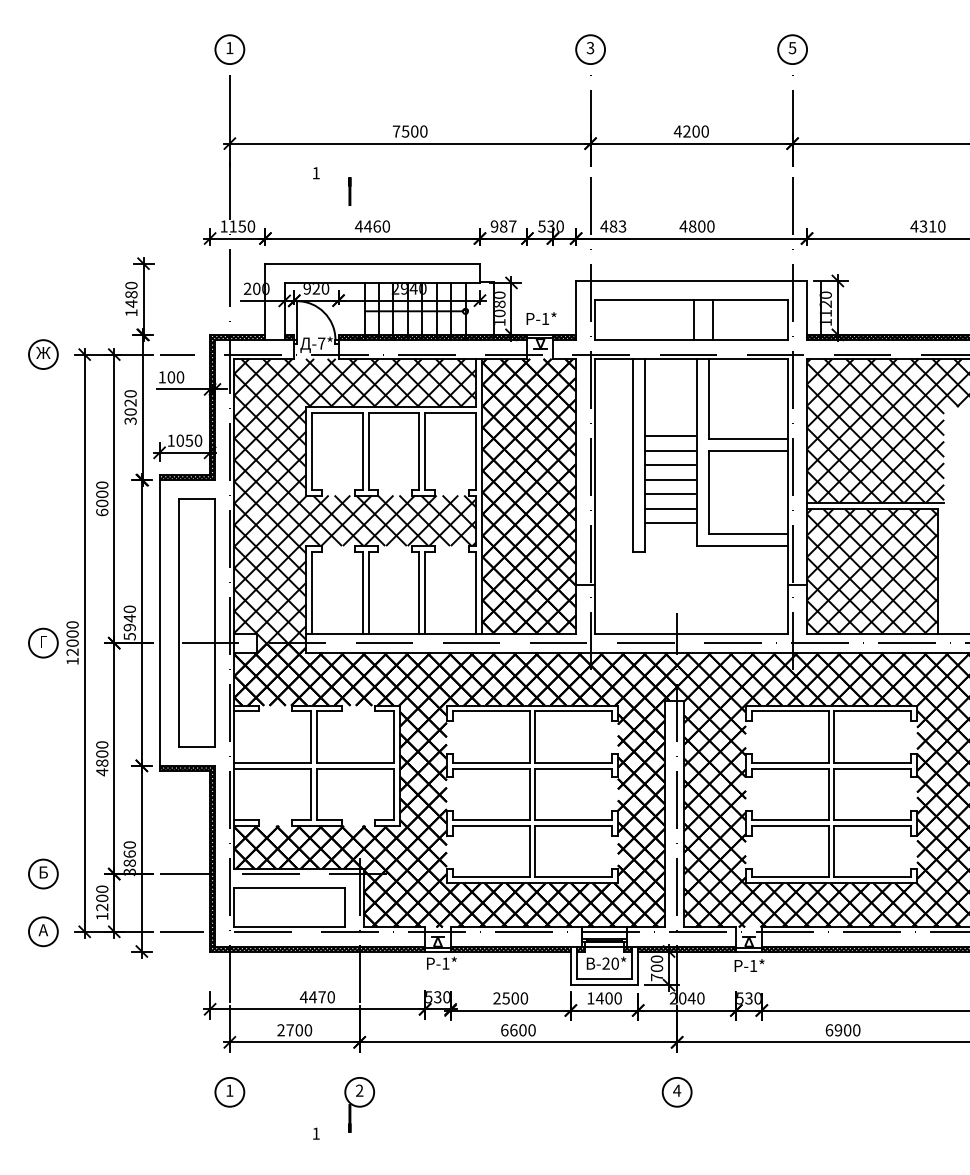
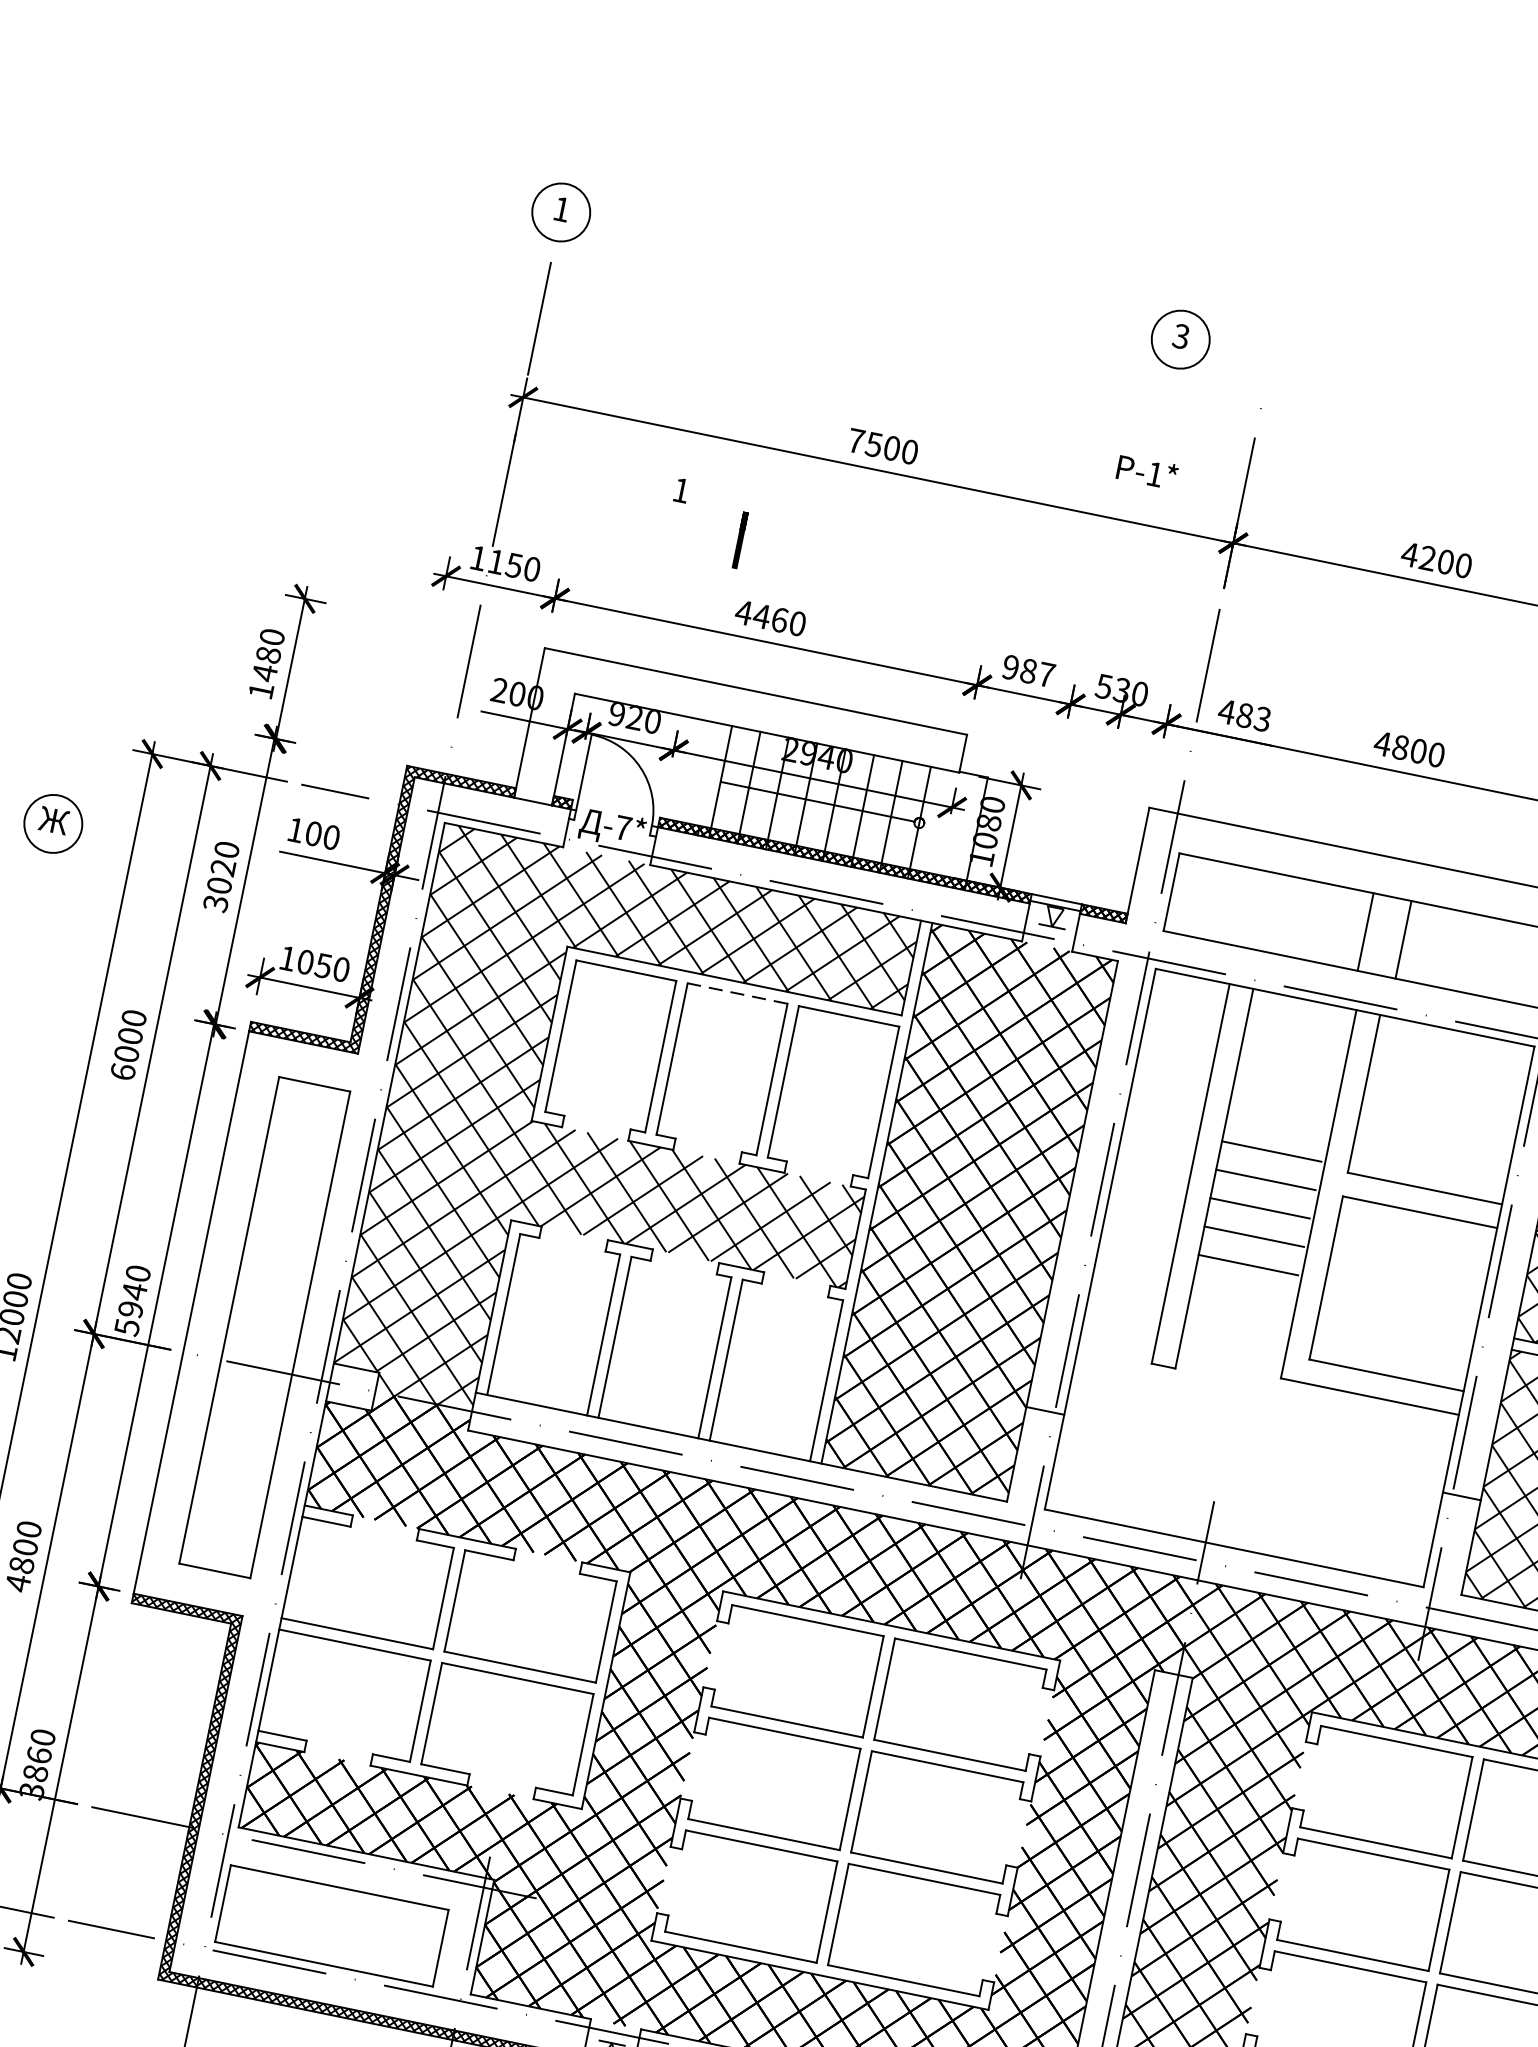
part: (590, 49) -> (1180, 339), moved
text: (541, 318) -> (1147, 471), moved
part: (43, 354) -> (53, 823), moved
line: (393, 412) -> (736, 992), solid -> dashed
line: (669, 508) -> (1241, 1293), removed
line: (669, 522) -> (1235, 1320), removed

